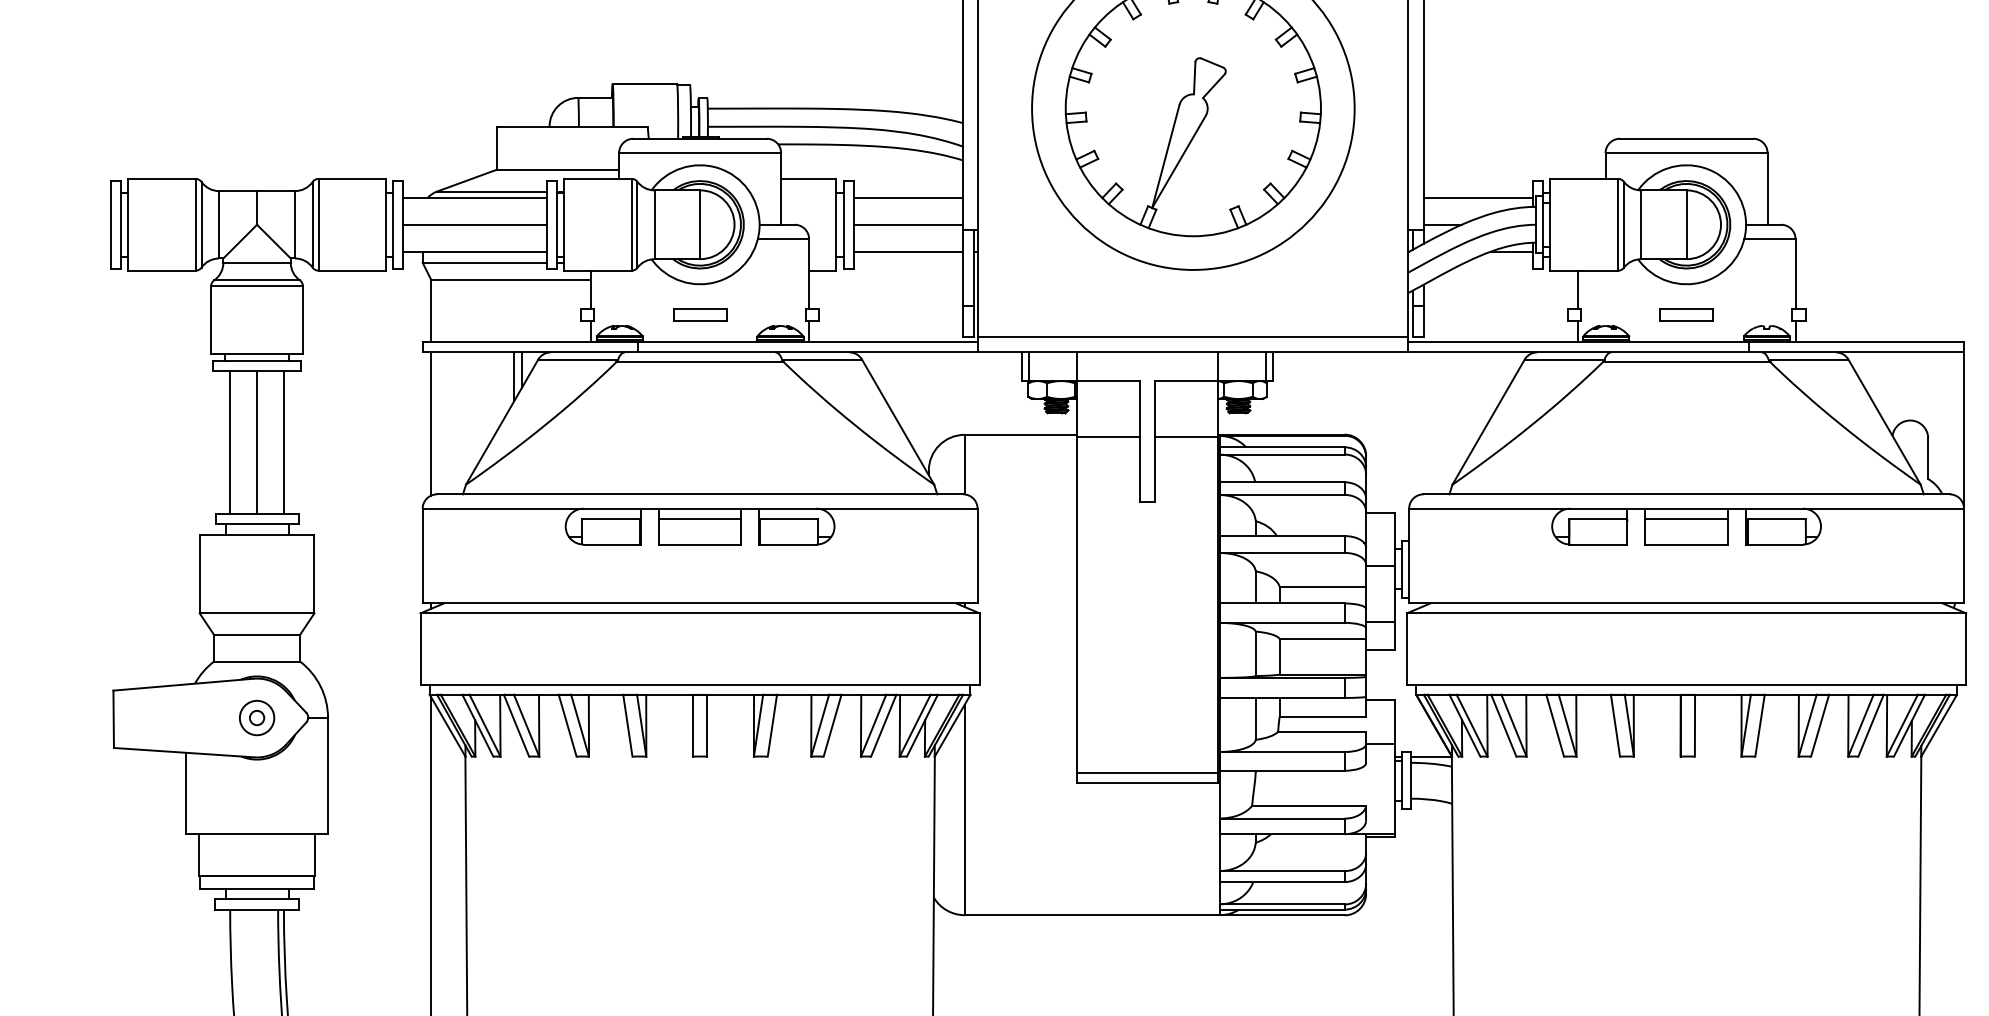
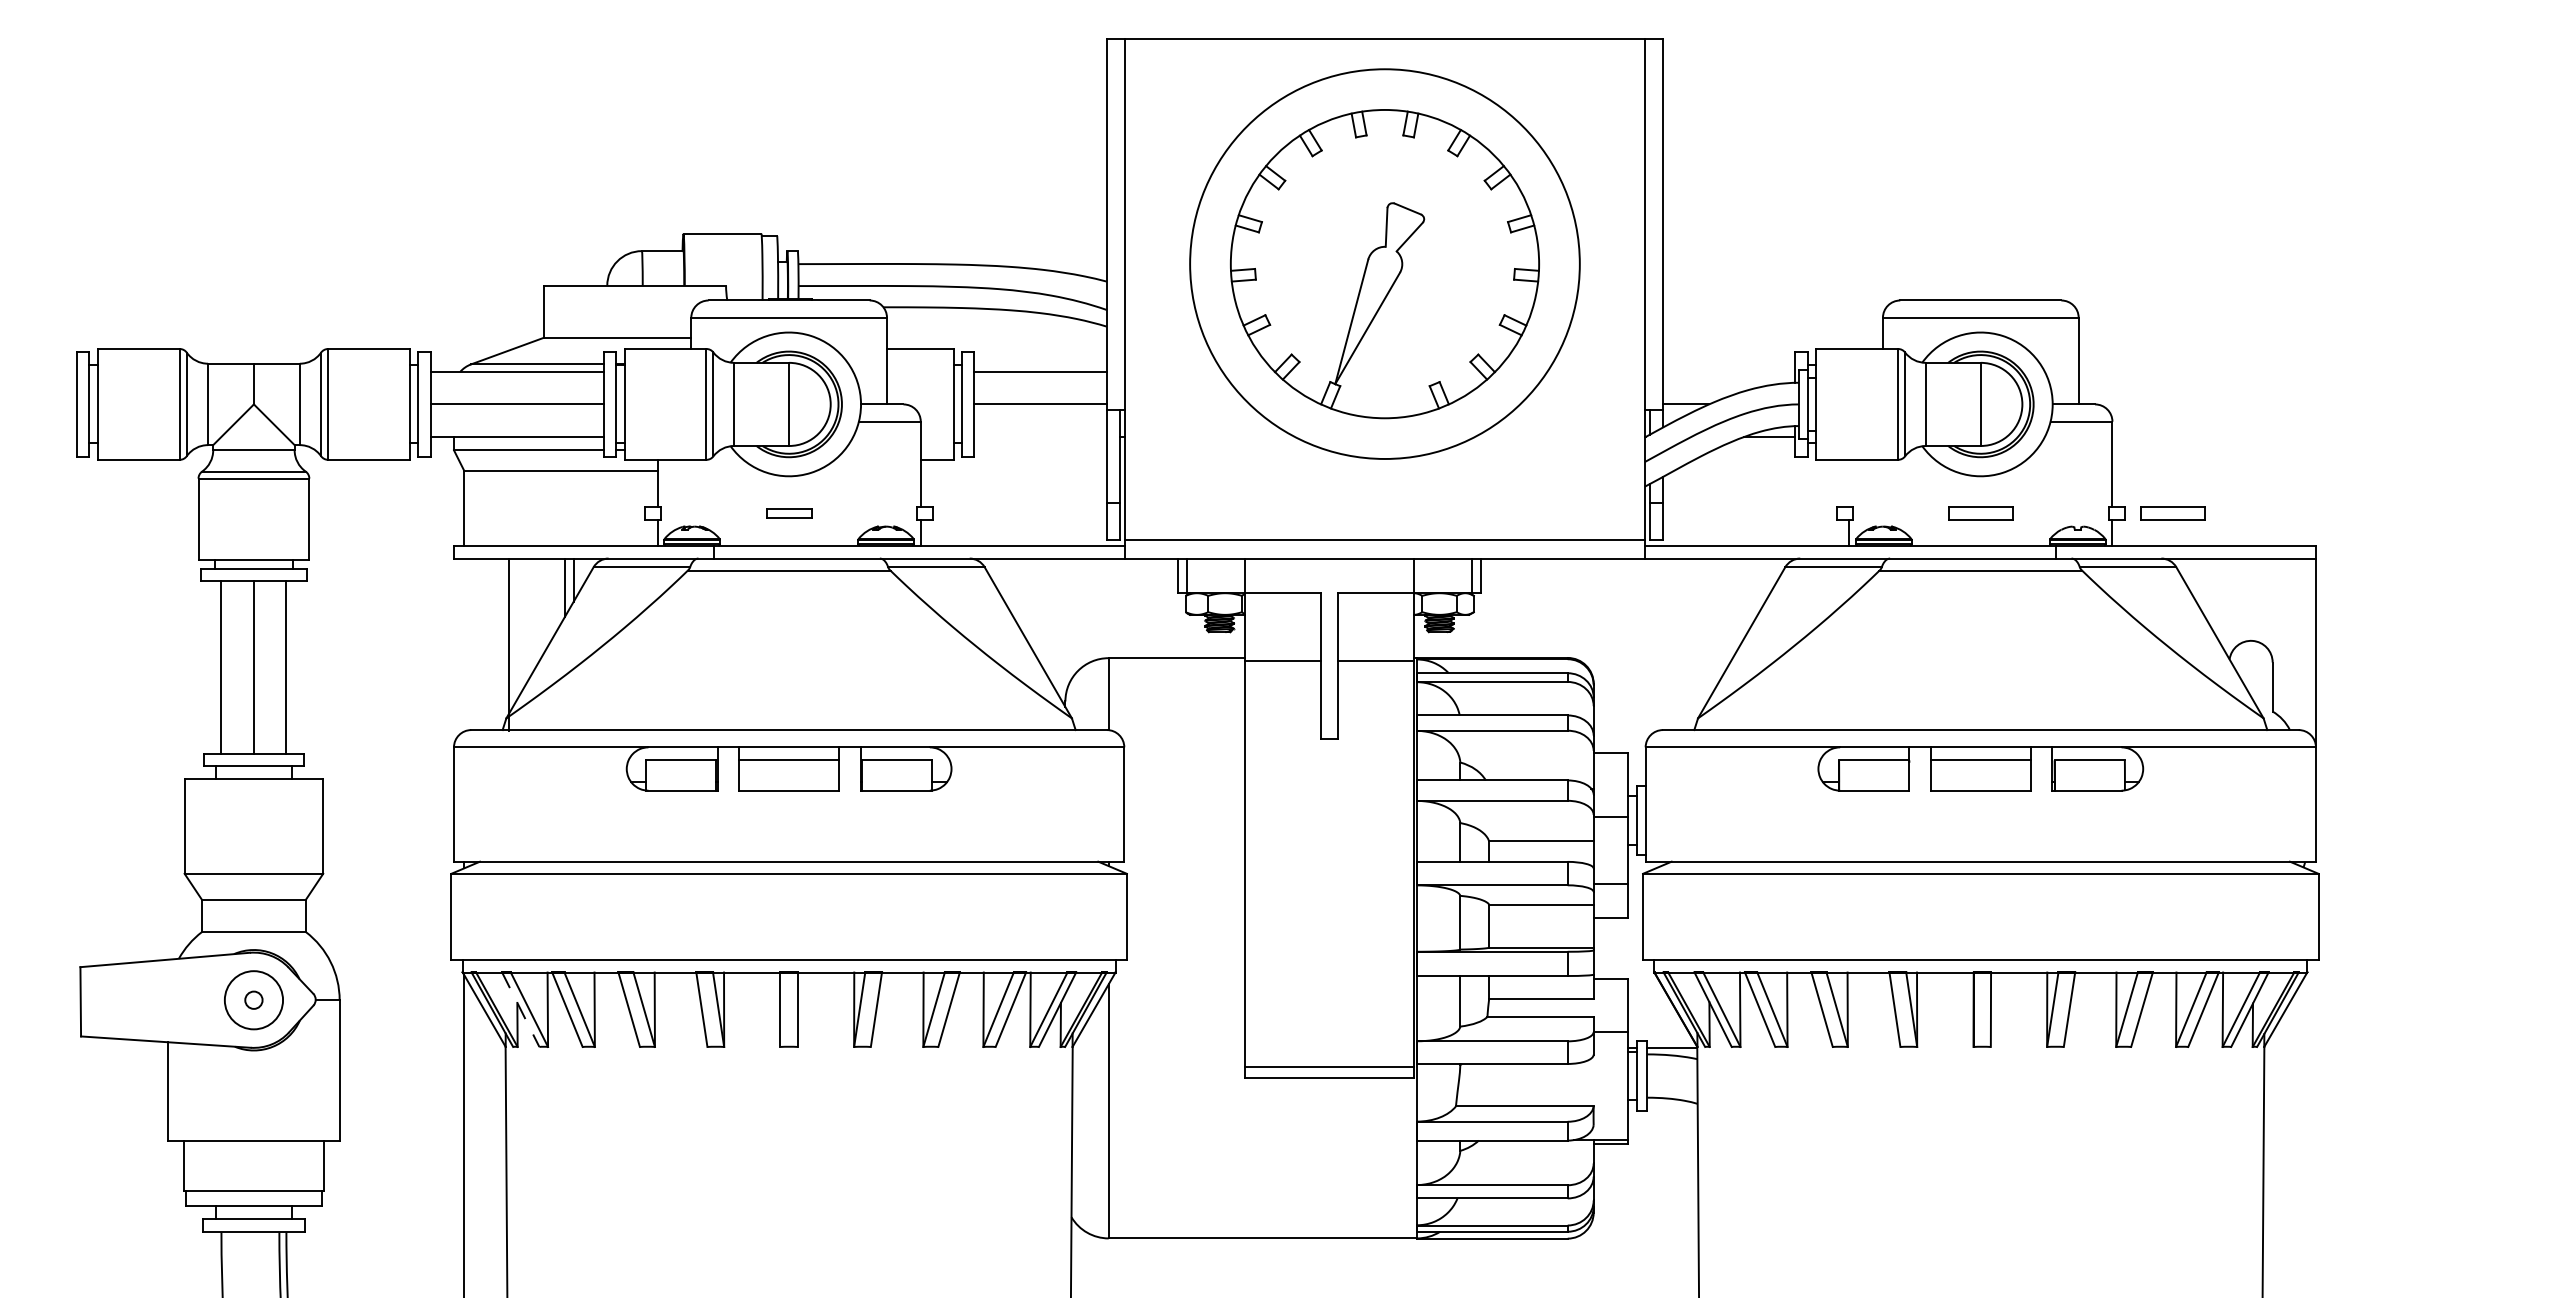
line: (1478, 197) -> (1729, 371), removed
line: (908, 251) -> (1040, 436), removed
line: (1577, 289) -> (1849, 482), removed
part: (699, 315) -> (788, 513), size x0.7
part: (1845, 315) -> (2172, 513), added
line: (431, 423) -> (509, 644), moved
circle: (256, 718) -> (253, 1000), size x1.4
line: (477, 725) -> (520, 1009), solid -> dashed

